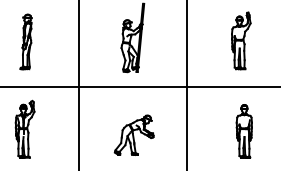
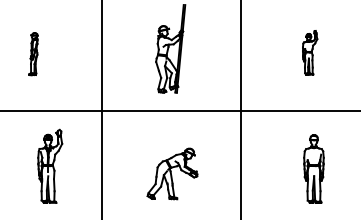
part: (241, 40) -> (310, 52), size x0.6
part: (25, 41) -> (32, 53), size x0.6
part: (24, 128) -> (49, 165), moved

